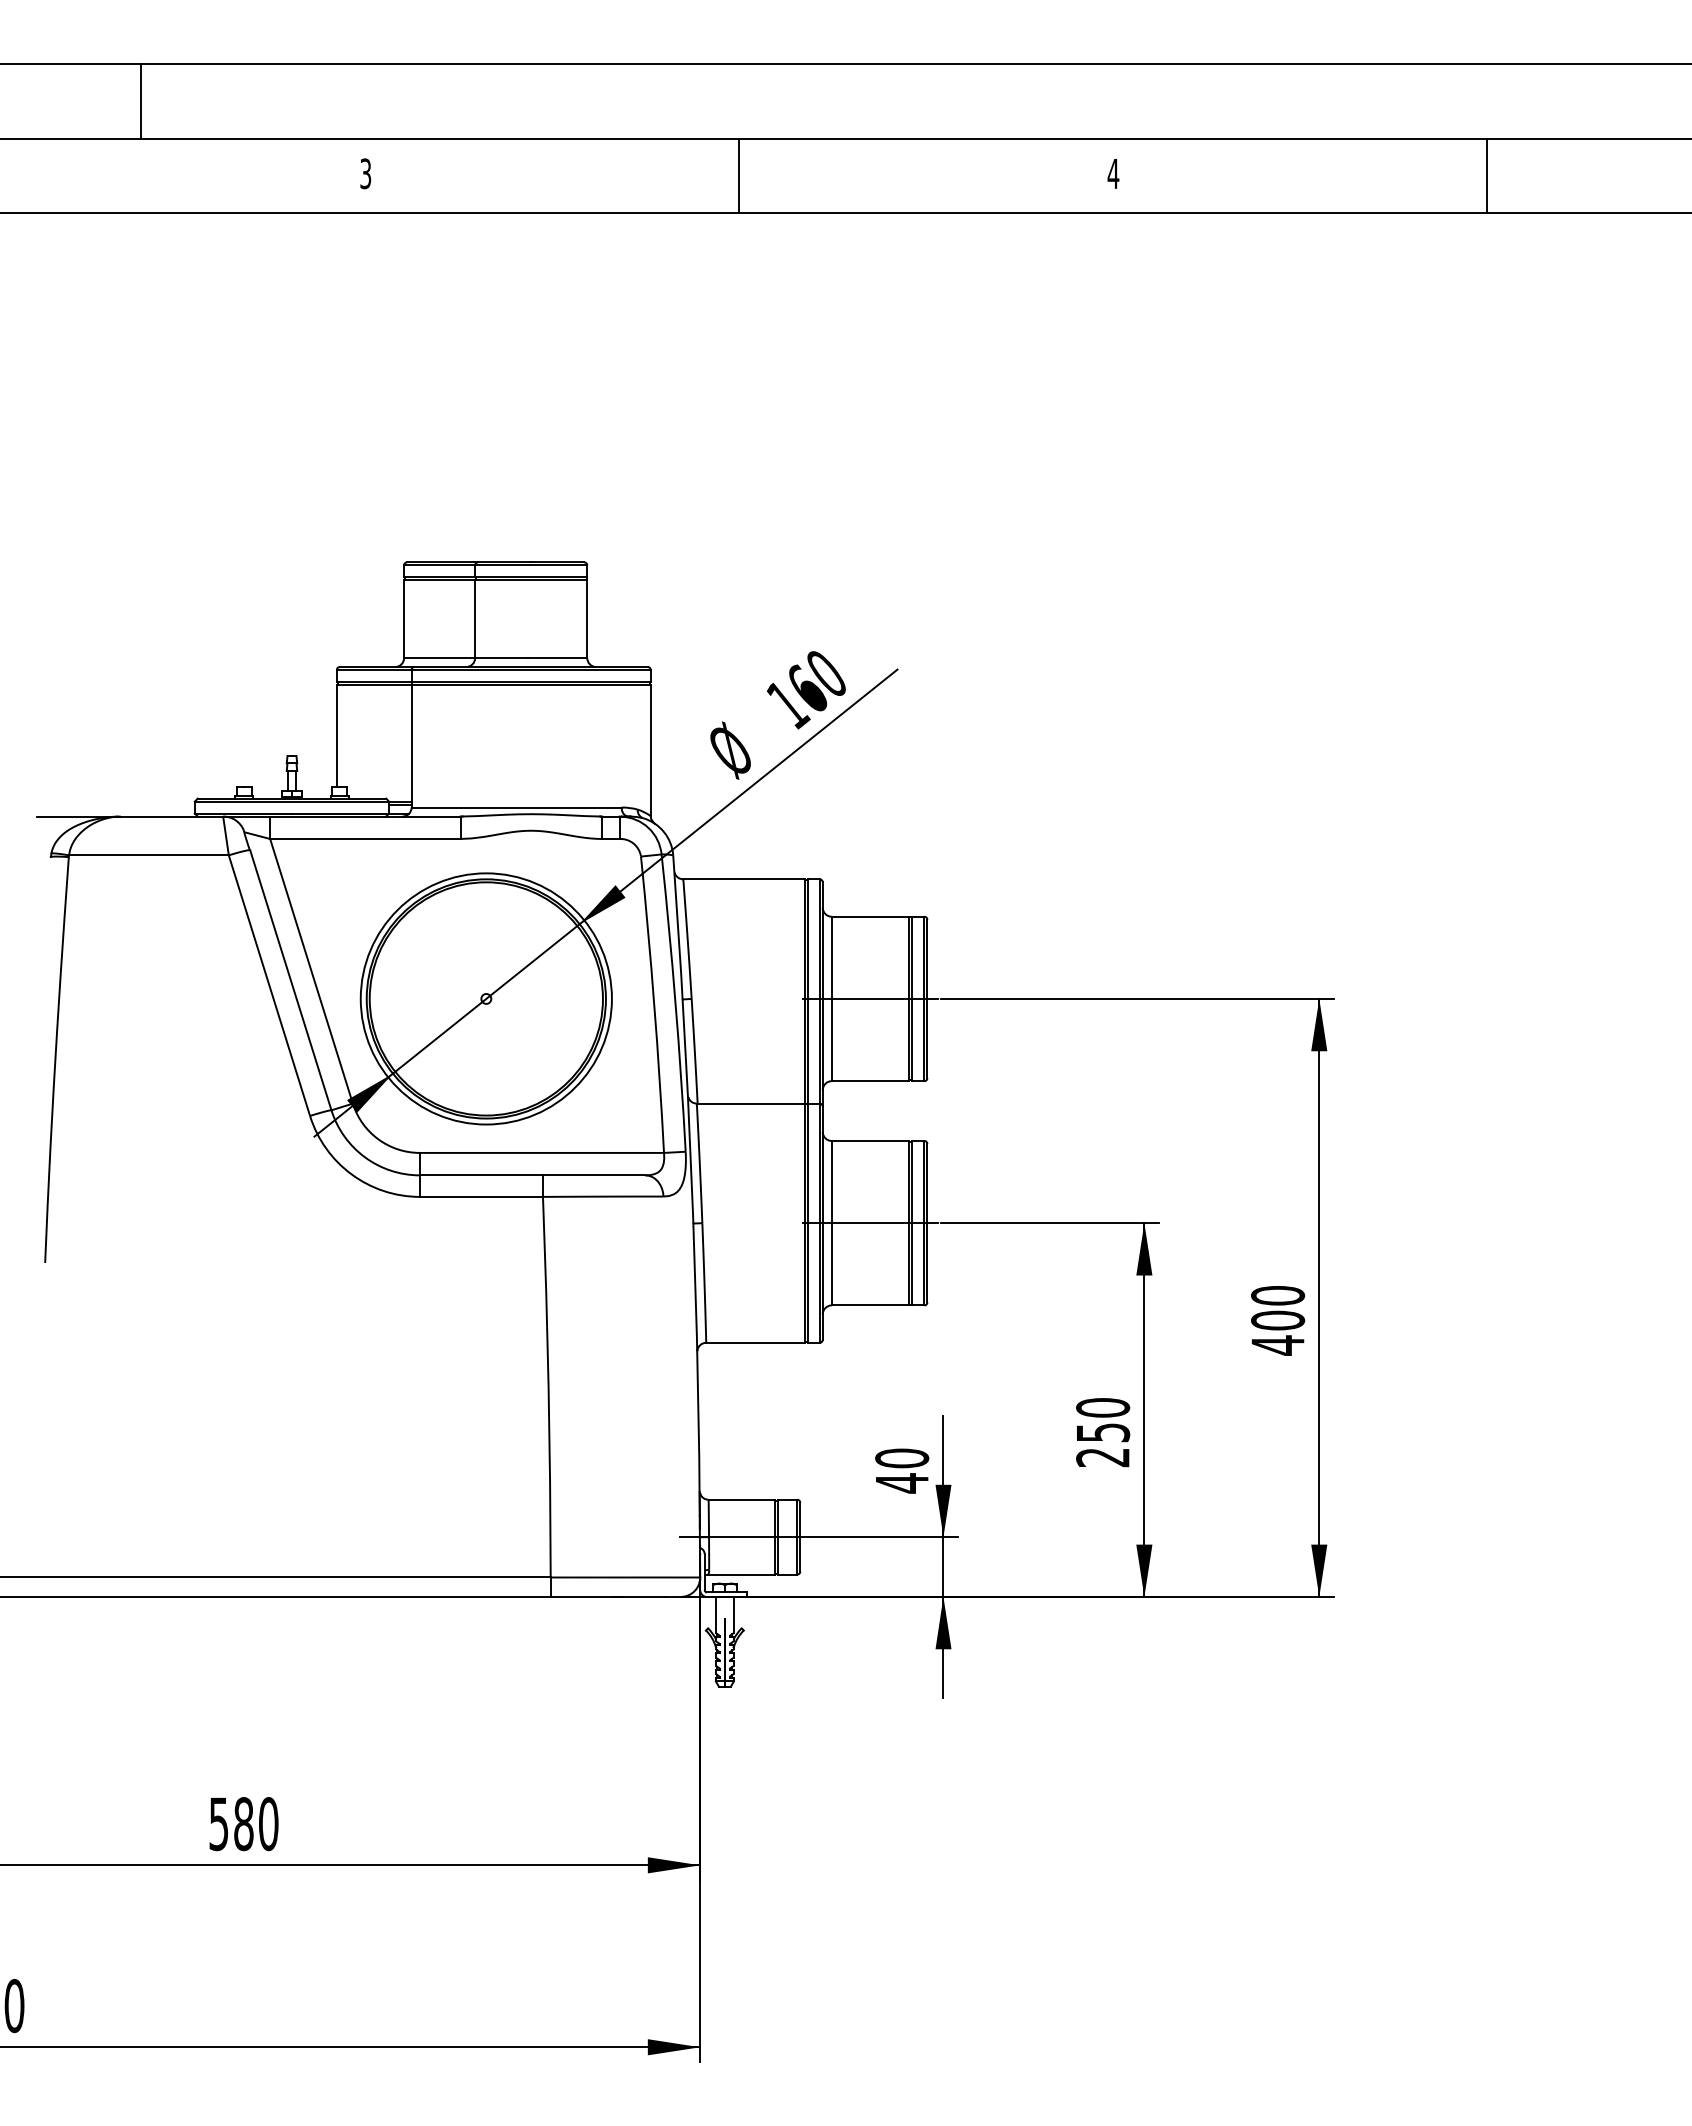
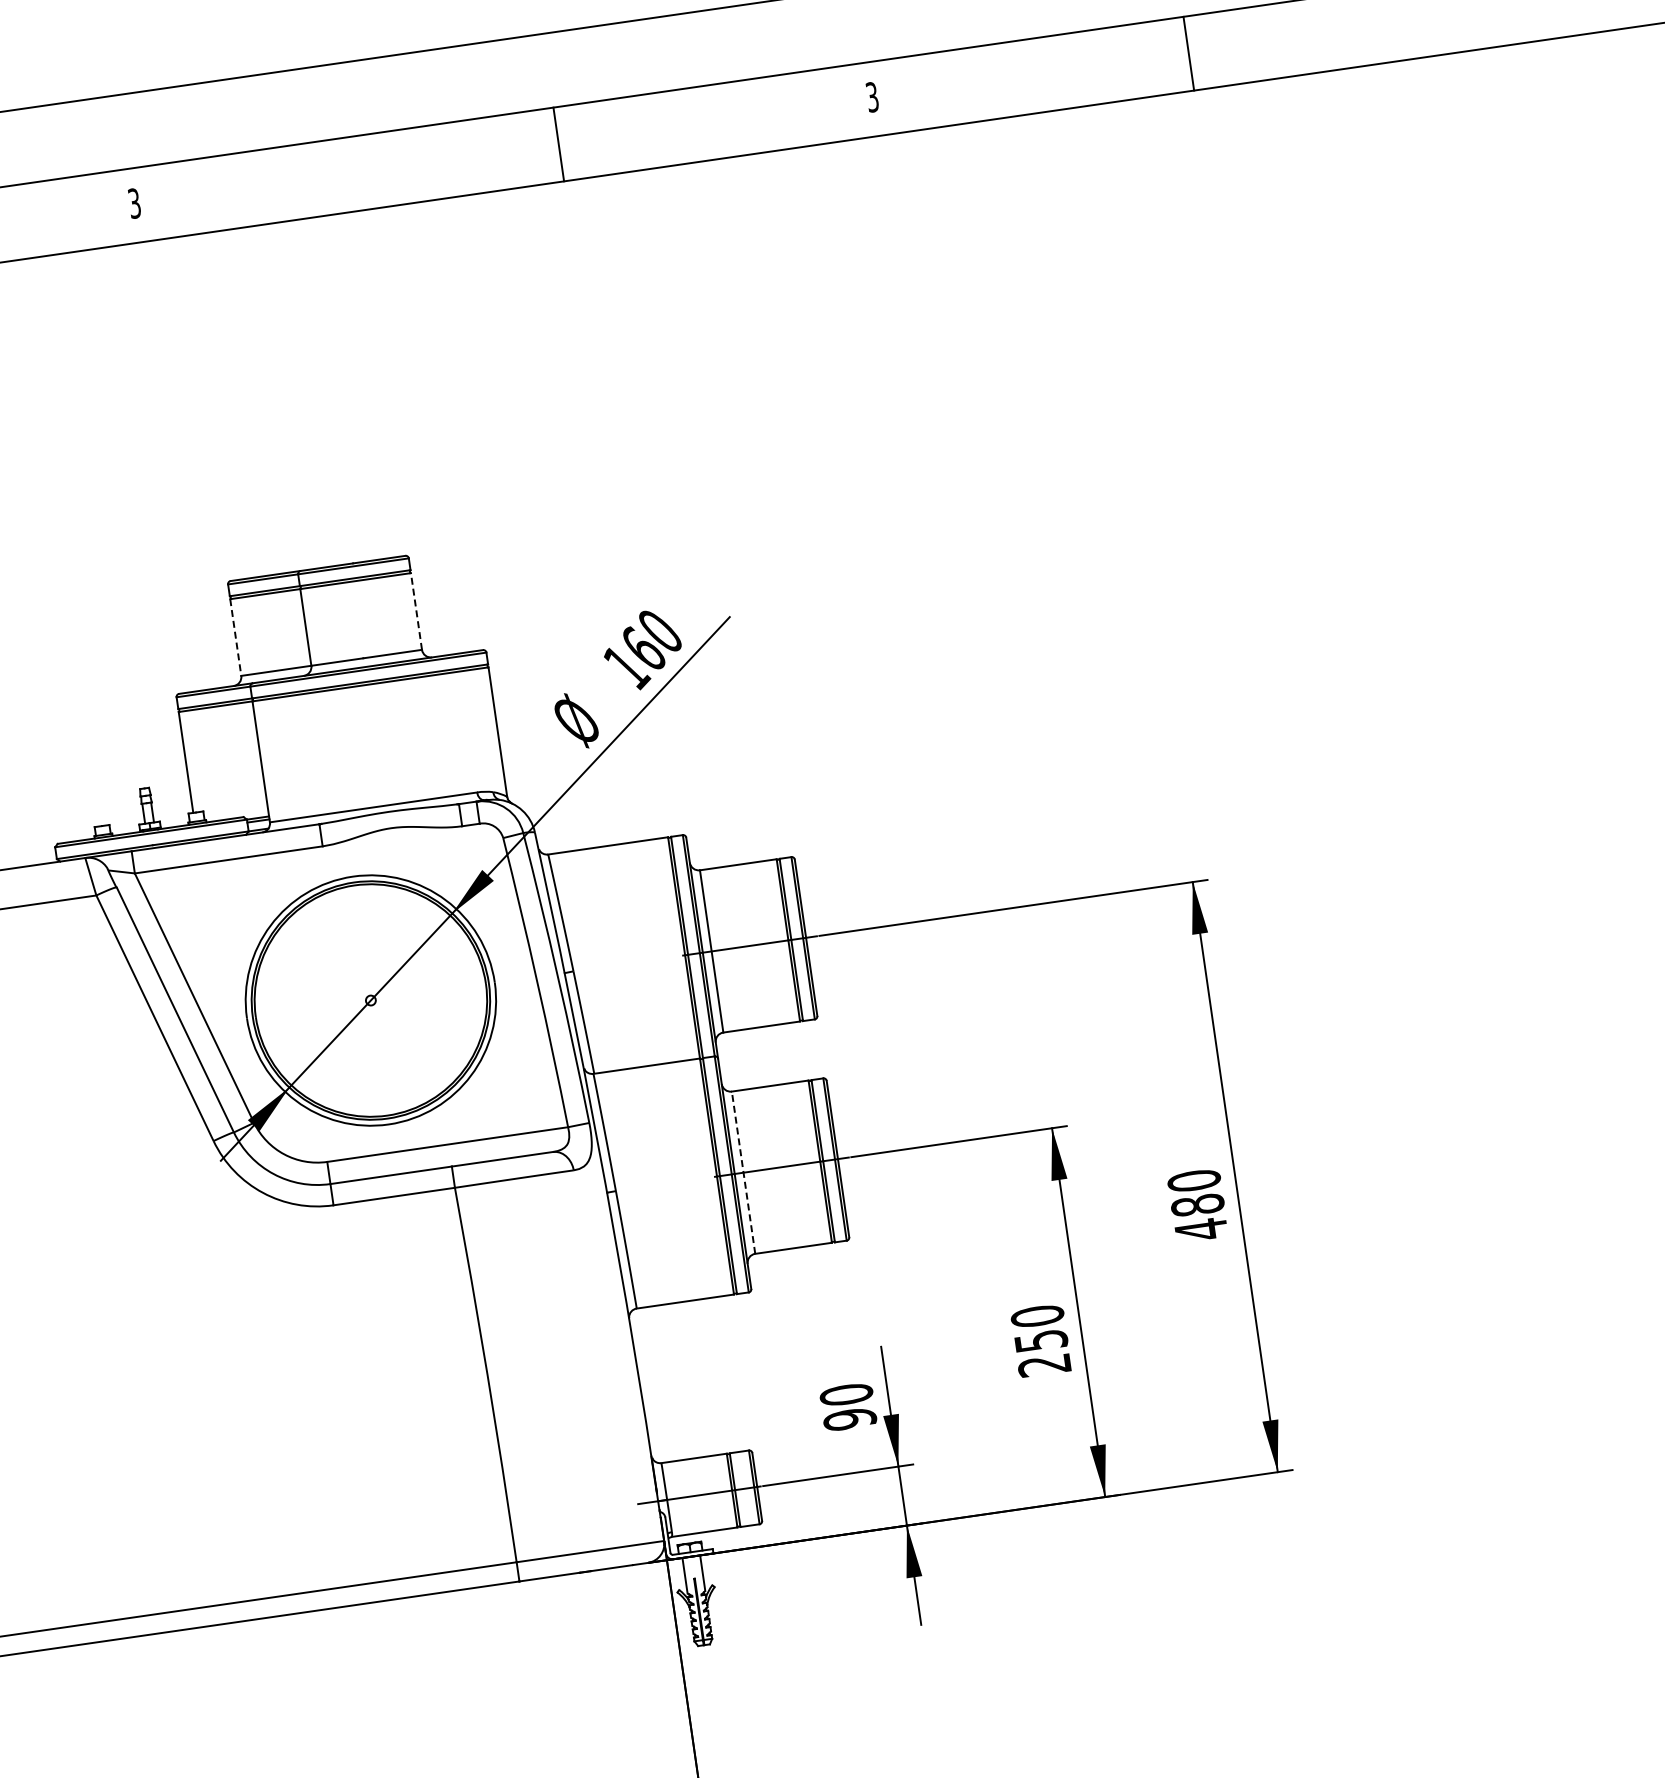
text: (1113, 173) -> (872, 96), 4 -> 3
line: (739, 175) -> (558, 144), moved
line: (1486, 175) -> (1188, 53), moved
line: (404, 619) -> (236, 637), solid -> dashed
line: (587, 619) -> (416, 611), solid -> dashed
line: (831, 1222) -> (743, 1172), solid -> dashed
text: (1277, 1320) -> (1197, 1205), 400 -> 480
text: (902, 1483) -> (850, 1419), 40 -> 90

